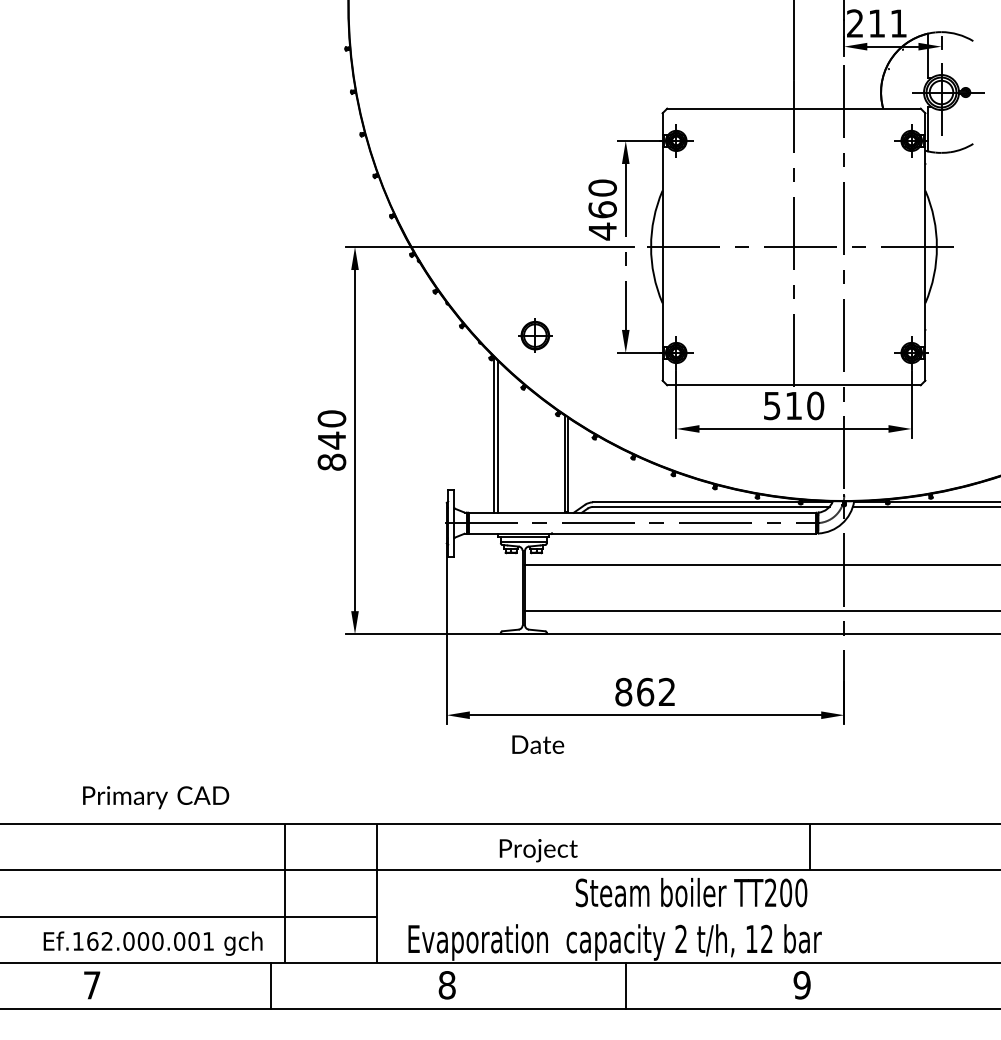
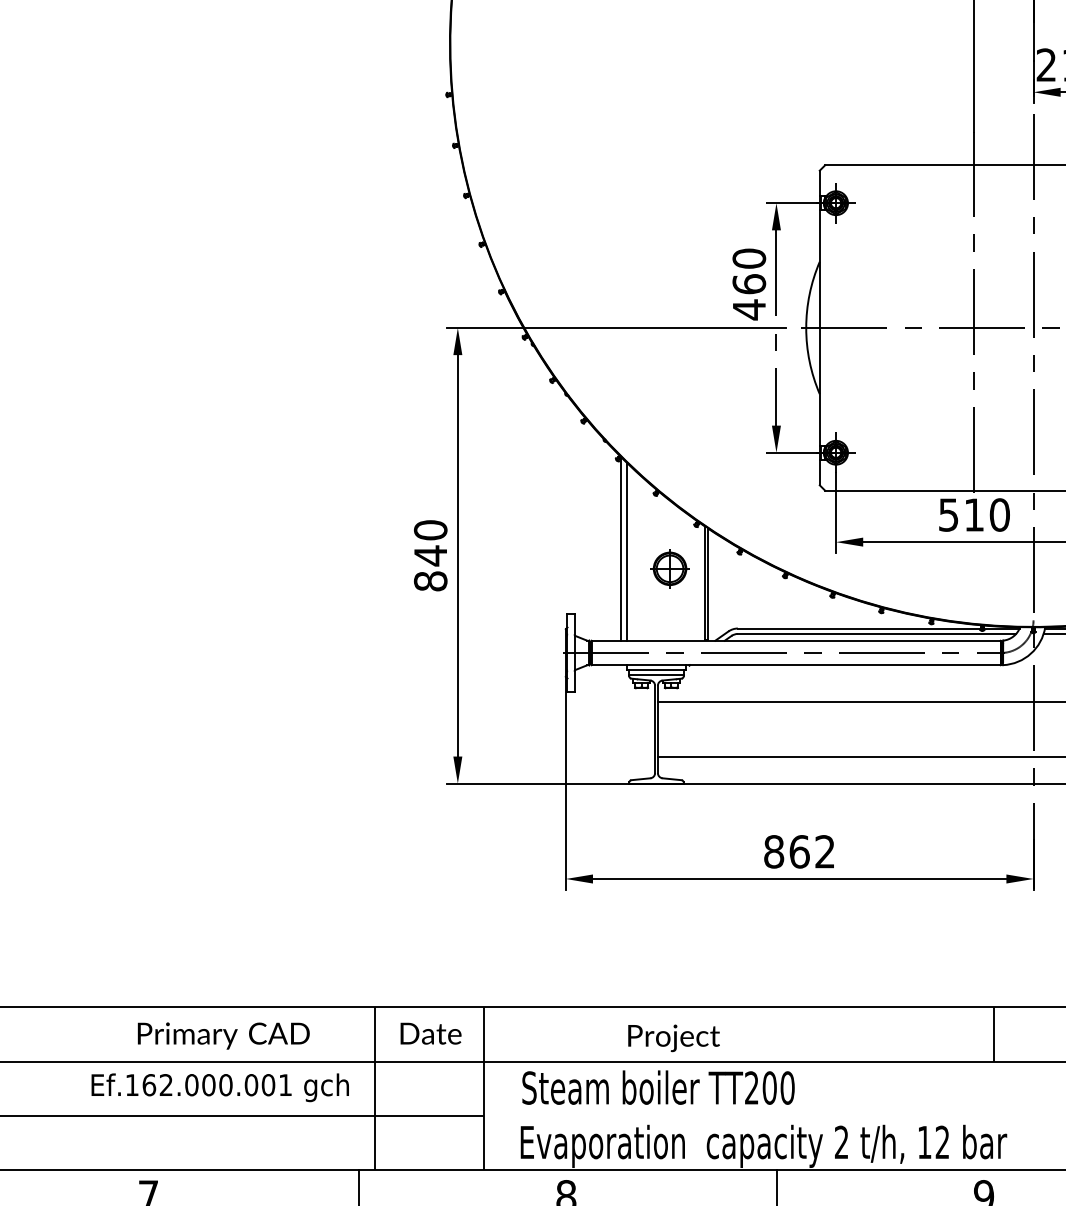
part: (535, 335) -> (670, 568), moved
text: (538, 744) -> (431, 1033), moved
text: (156, 797) -> (224, 1035), moved
text: (691, 892) -> (658, 1087), moved
text: (152, 943) -> (219, 1087), moved

